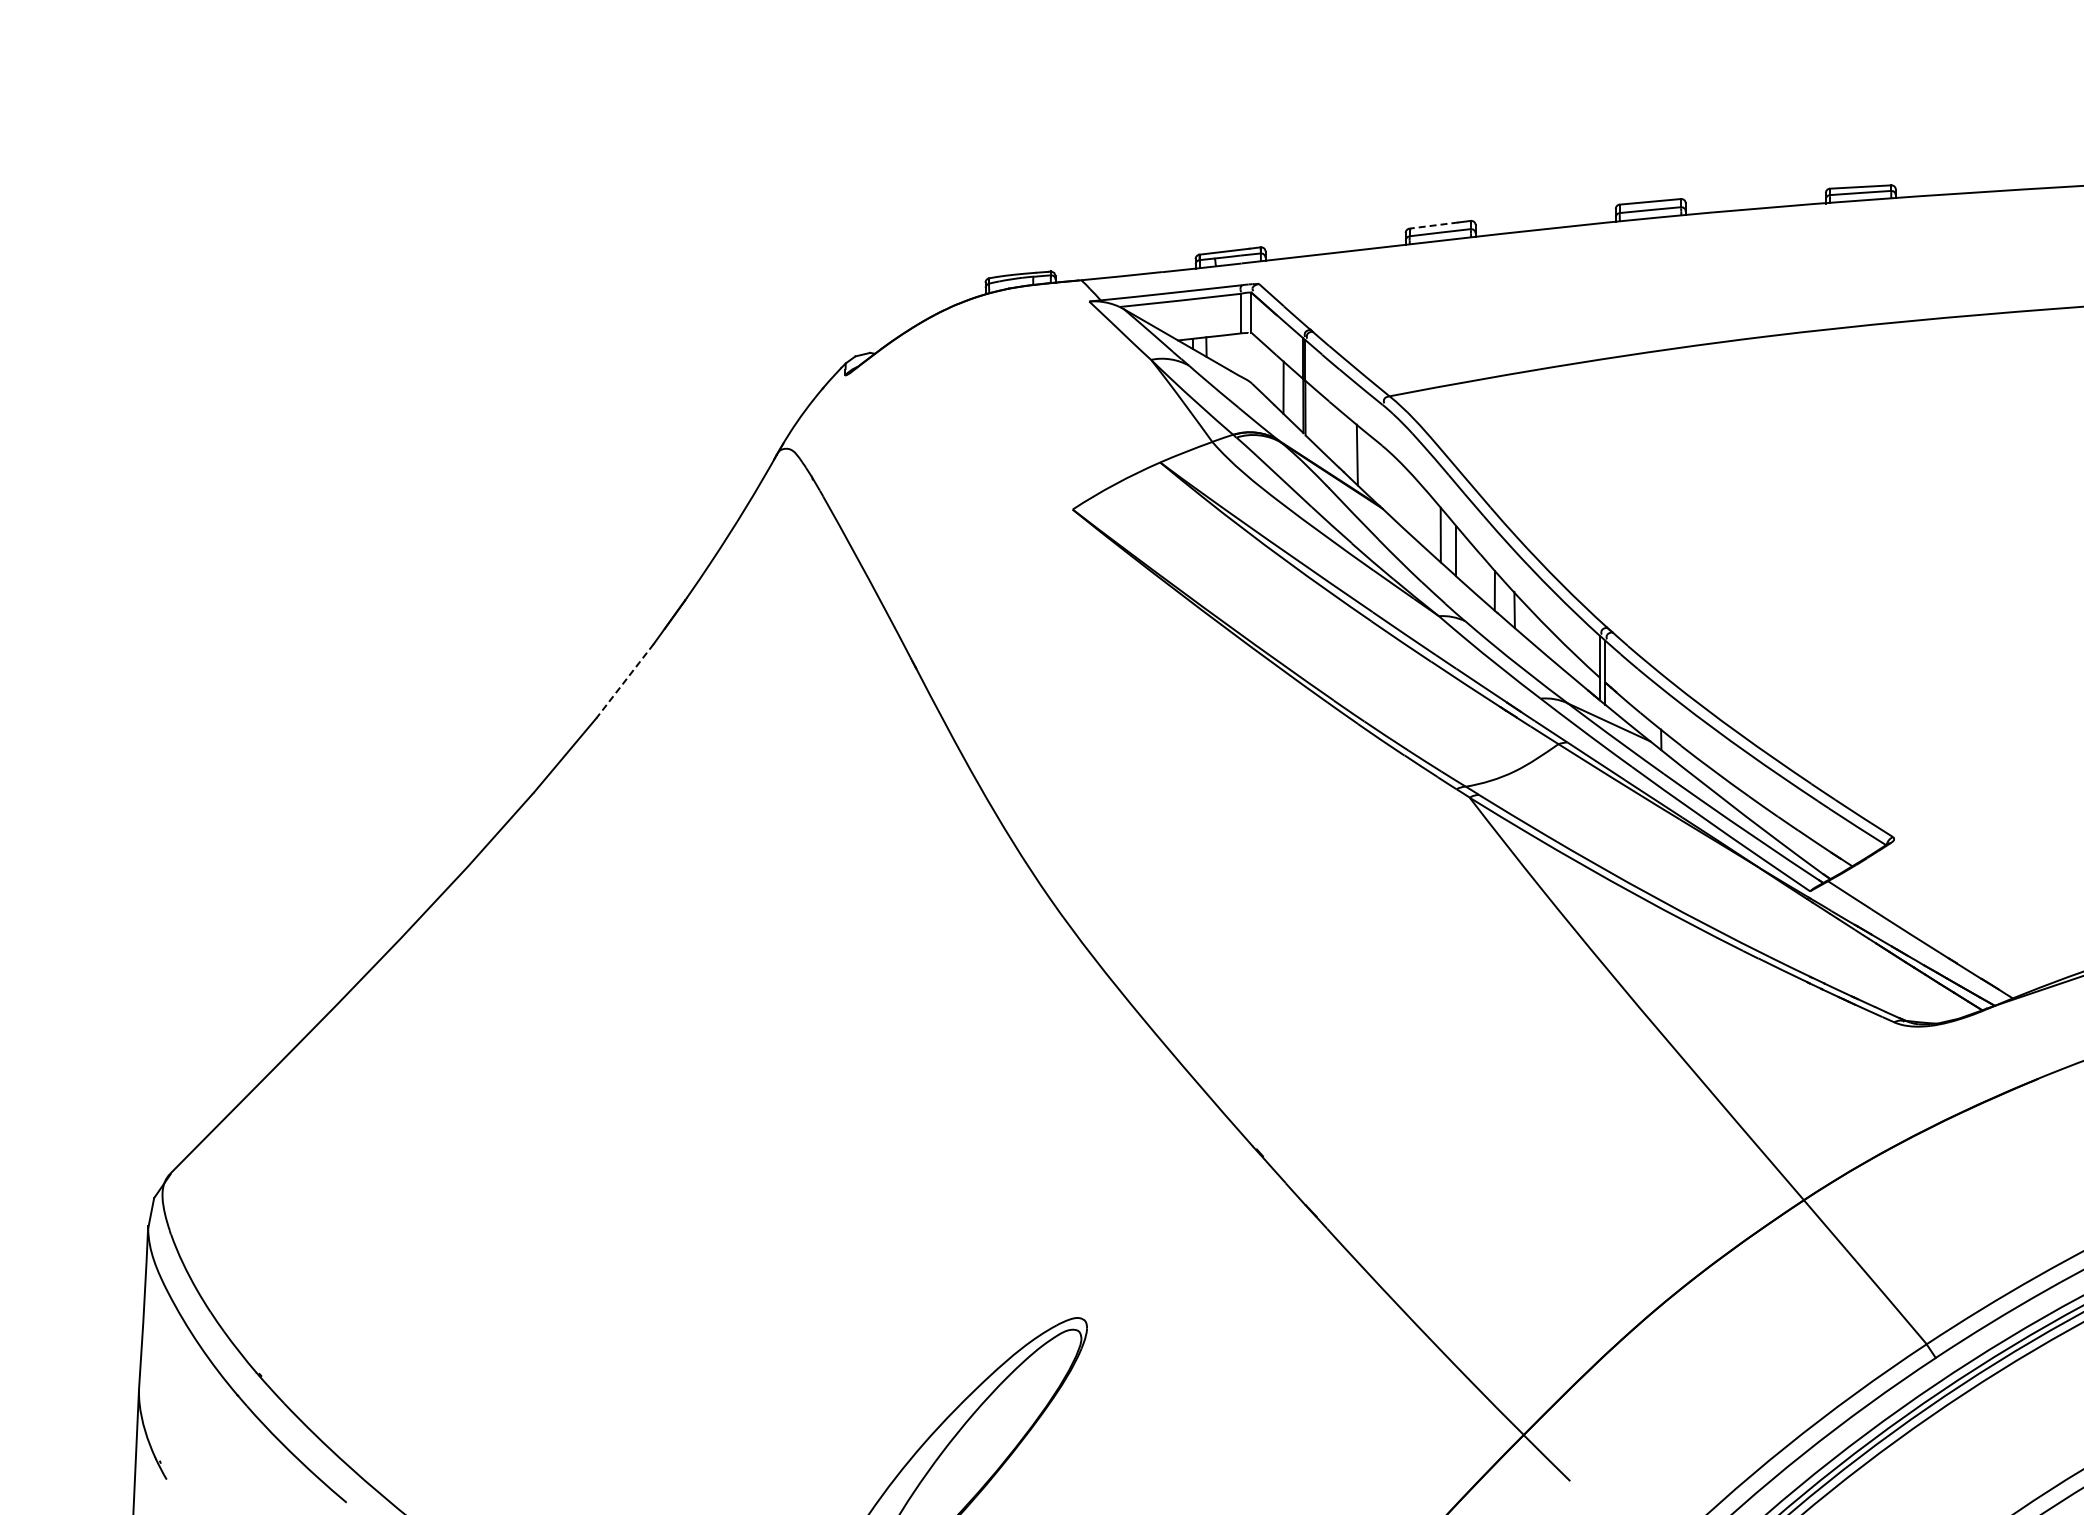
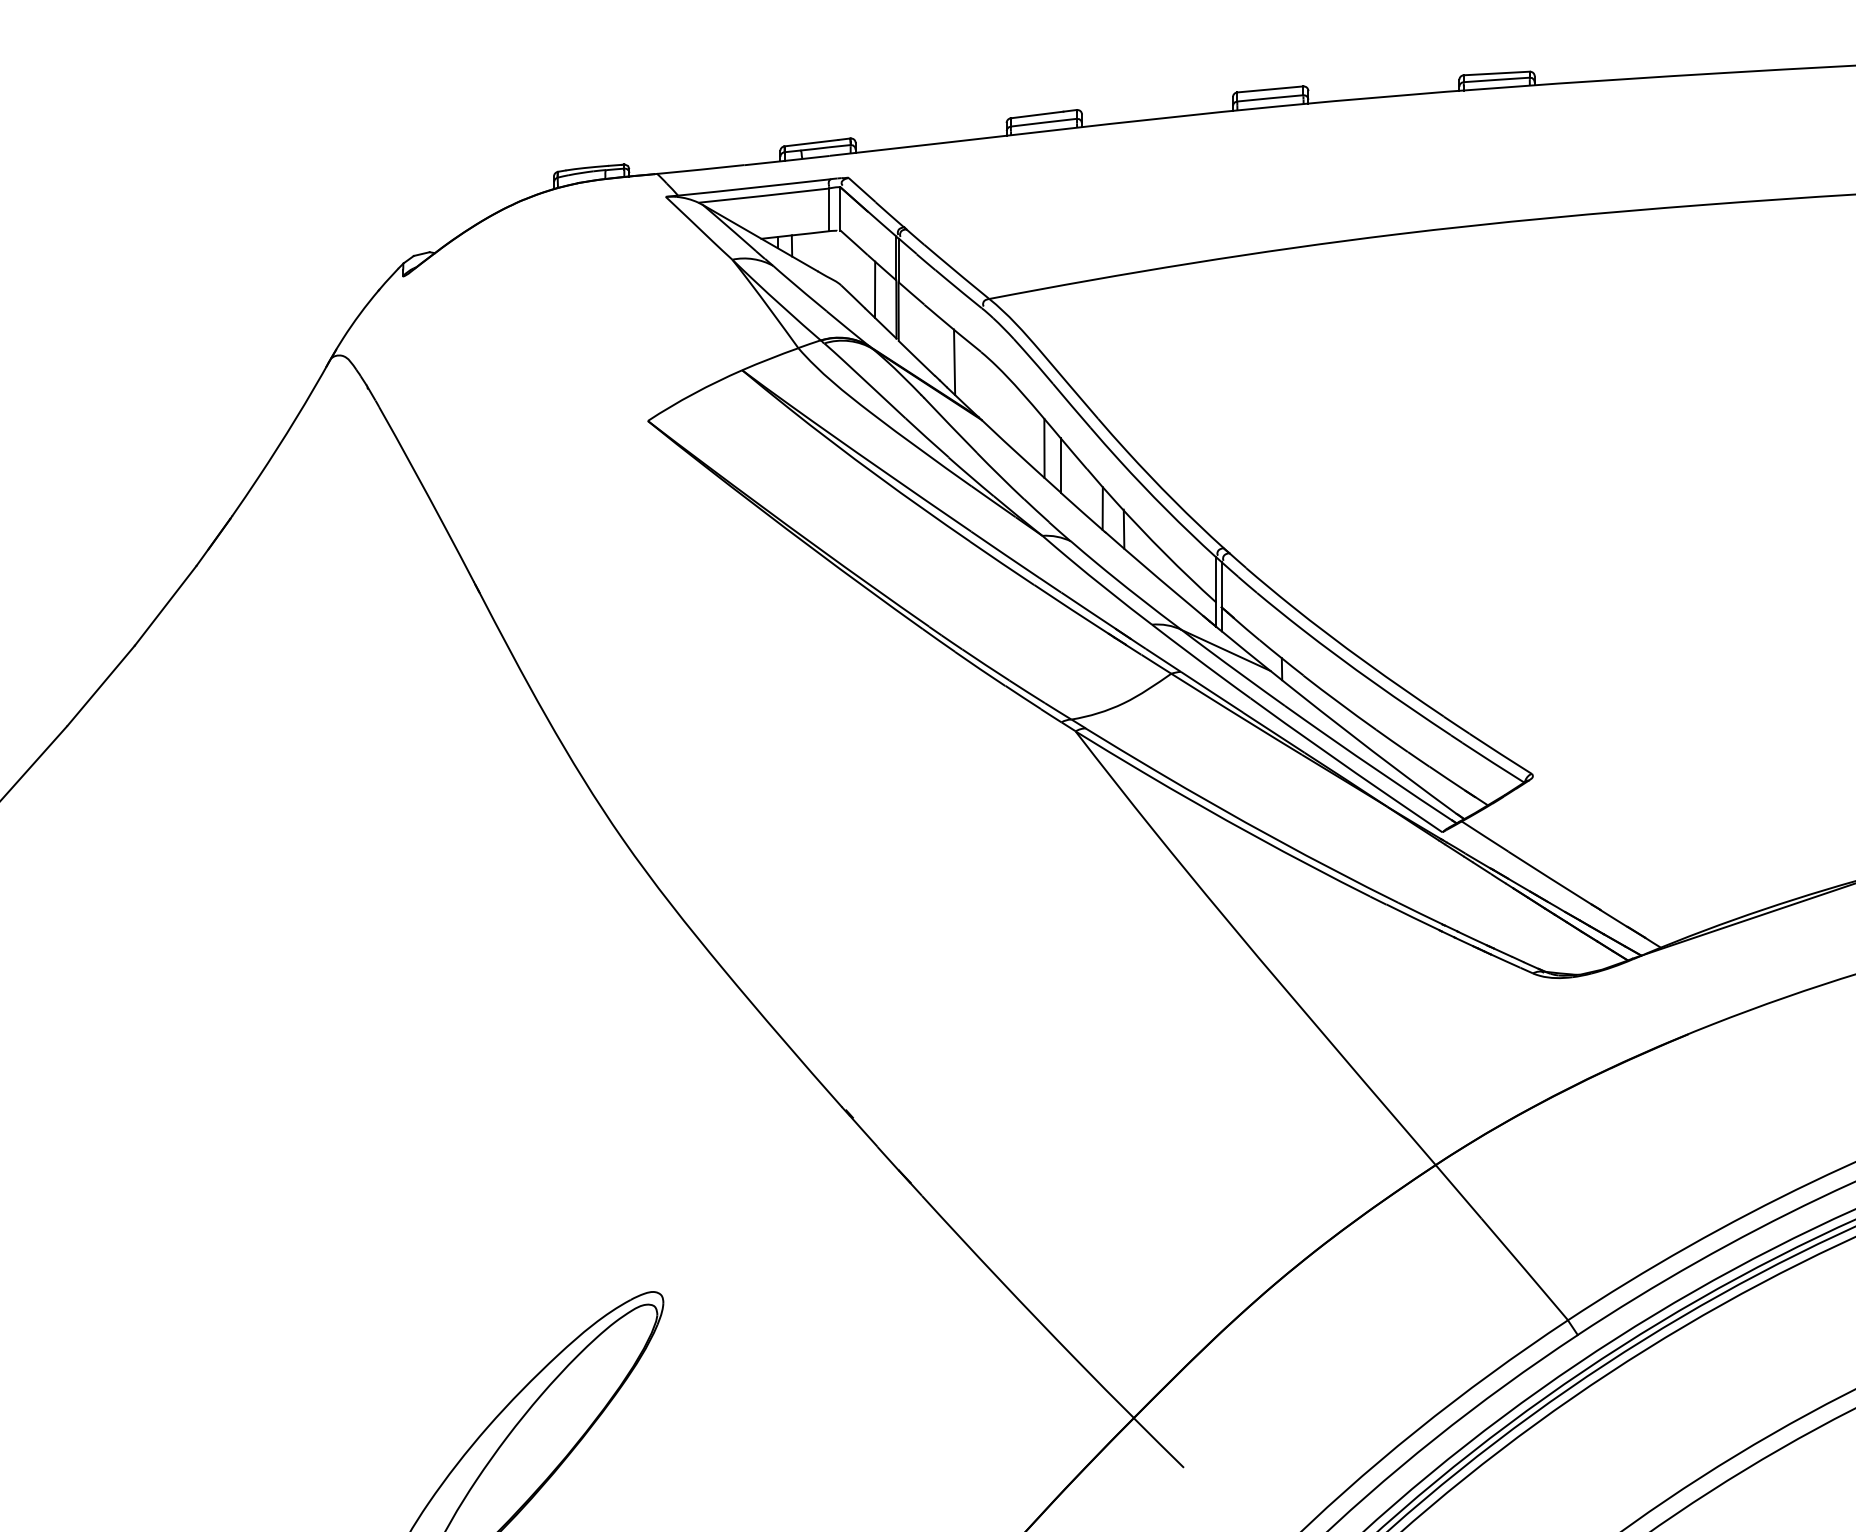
line: (1433, 225) -> (1036, 114), dashed -> solid
line: (625, 681) -> (166, 606), dashed -> solid

